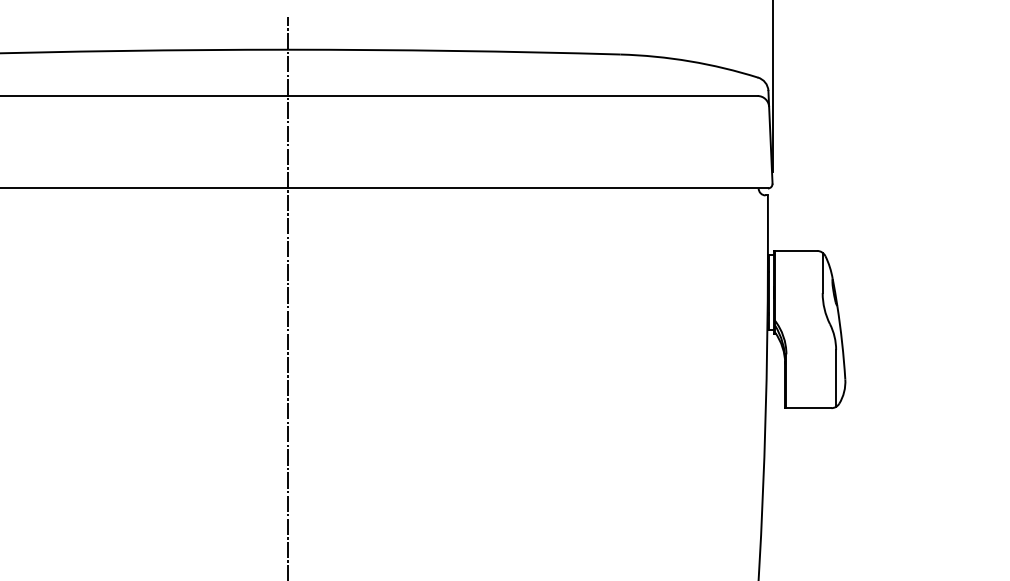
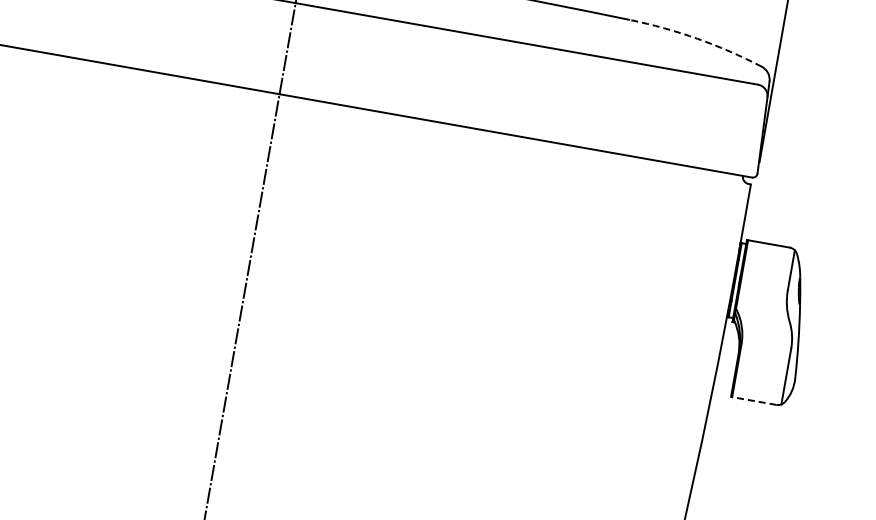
arc: (690, 61) -> (697, 39), solid -> dashed
line: (807, 408) -> (752, 401), solid -> dashed

